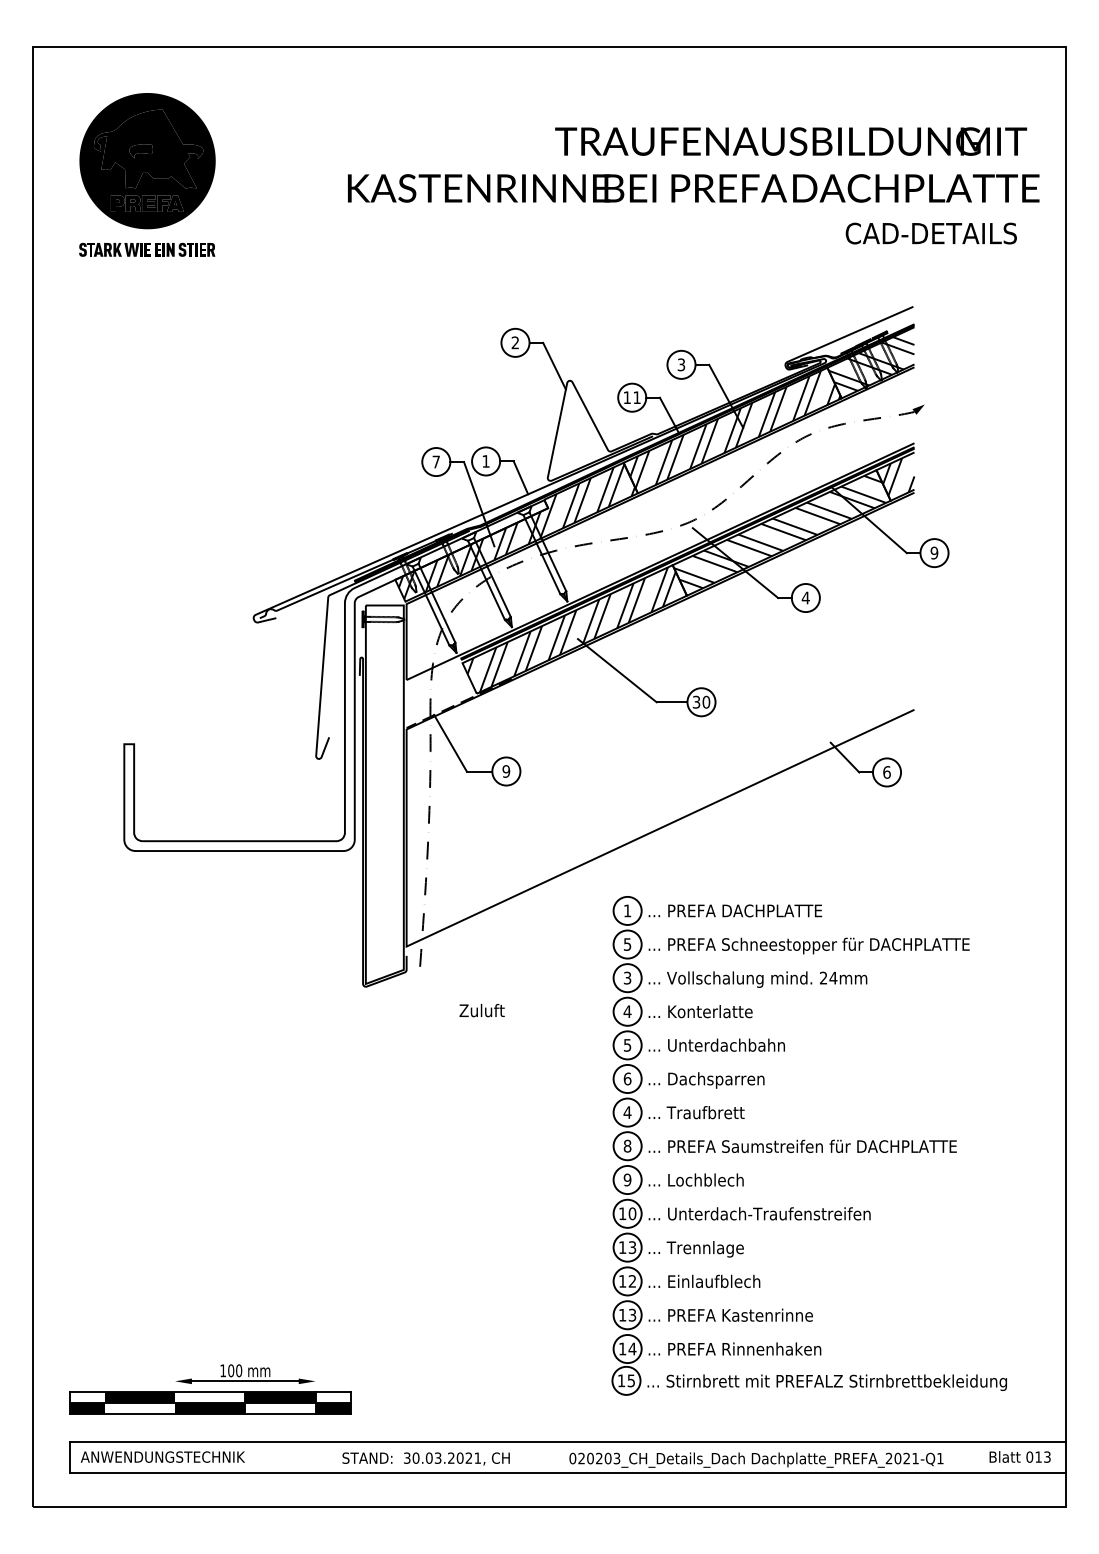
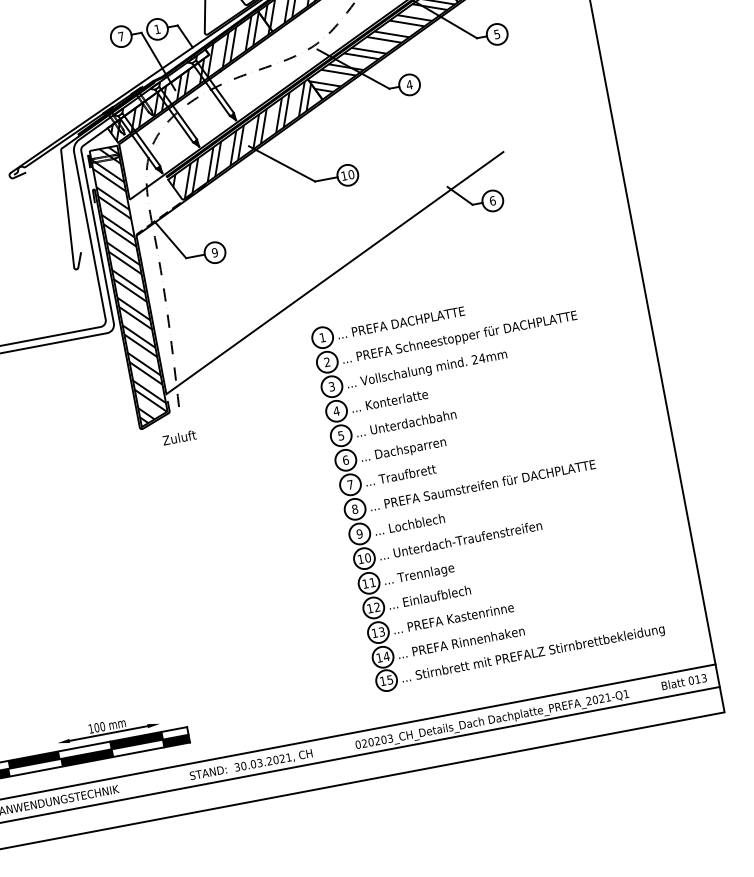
text: (934, 552) -> (497, 33), 9 -> 5
text: (696, 701) -> (344, 175), 30 -> 10
hatch: (384, 792) -> (129, 284), added
text: (627, 944) -> (327, 362), 5 -> 2
text: (481, 1010) -> (179, 437), moved
text: (627, 1112) -> (350, 484), 4 -> 7
text: (632, 1247) -> (372, 582), 13 -> 11

